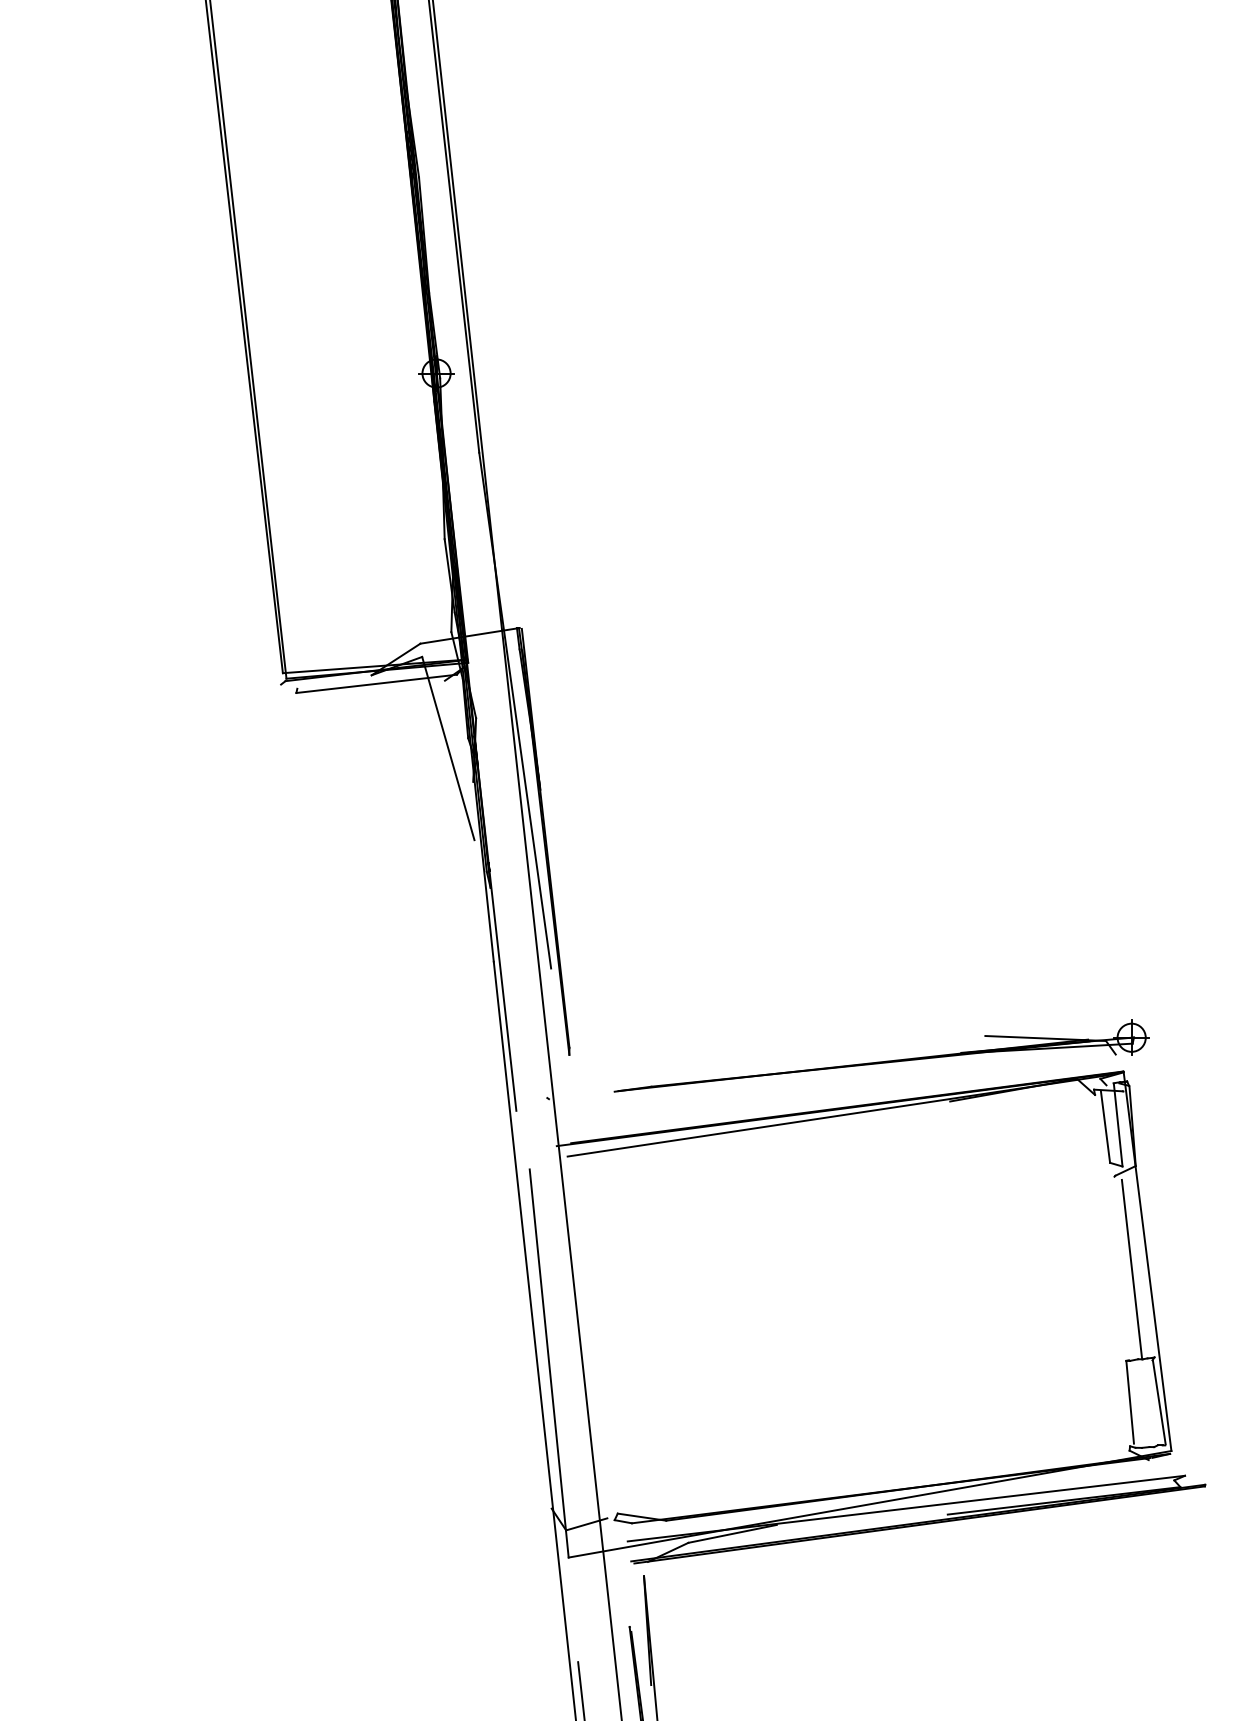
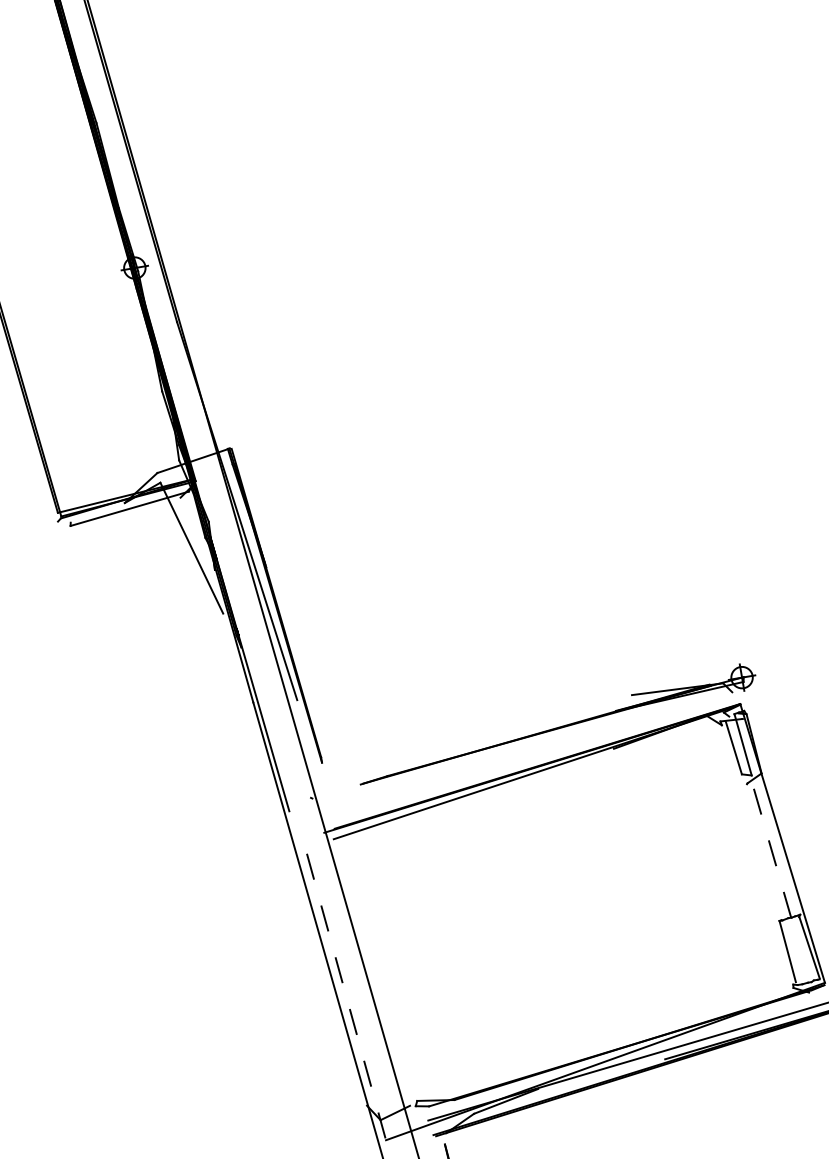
line: (1131, 1269) -> (771, 851), solid -> dashed
line: (549, 1363) -> (346, 996), solid -> dashed

